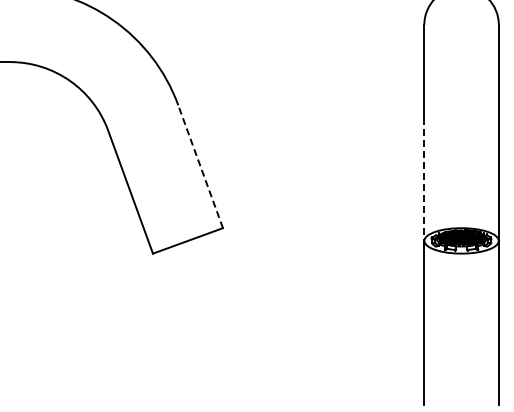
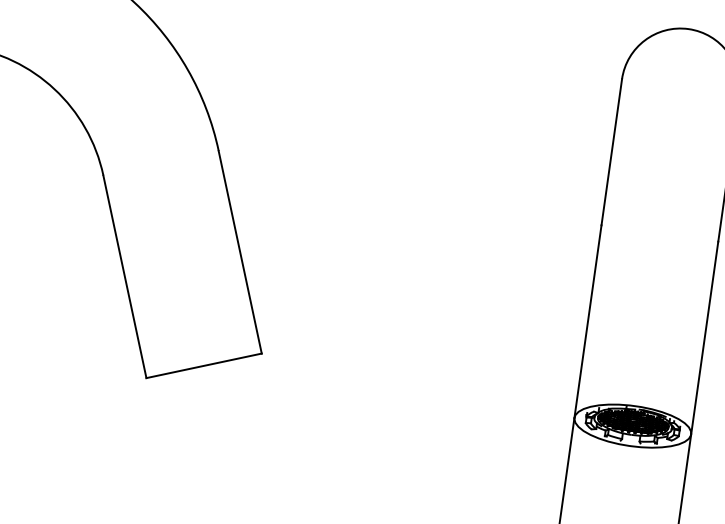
line: (200, 166) -> (240, 252), dashed -> solid
line: (424, 179) -> (588, 321), dashed -> solid

